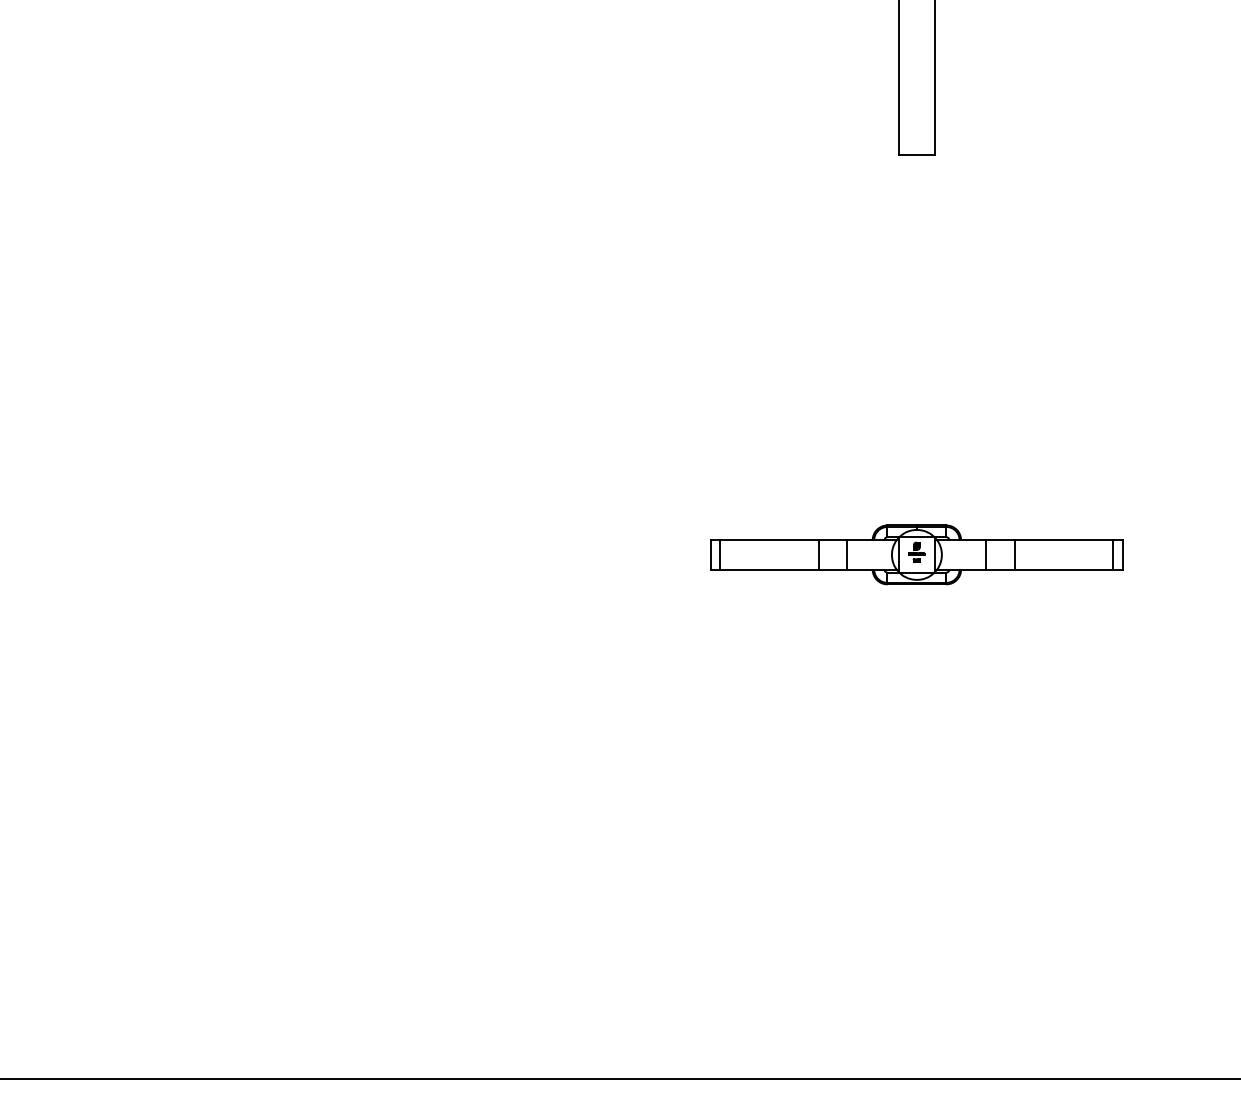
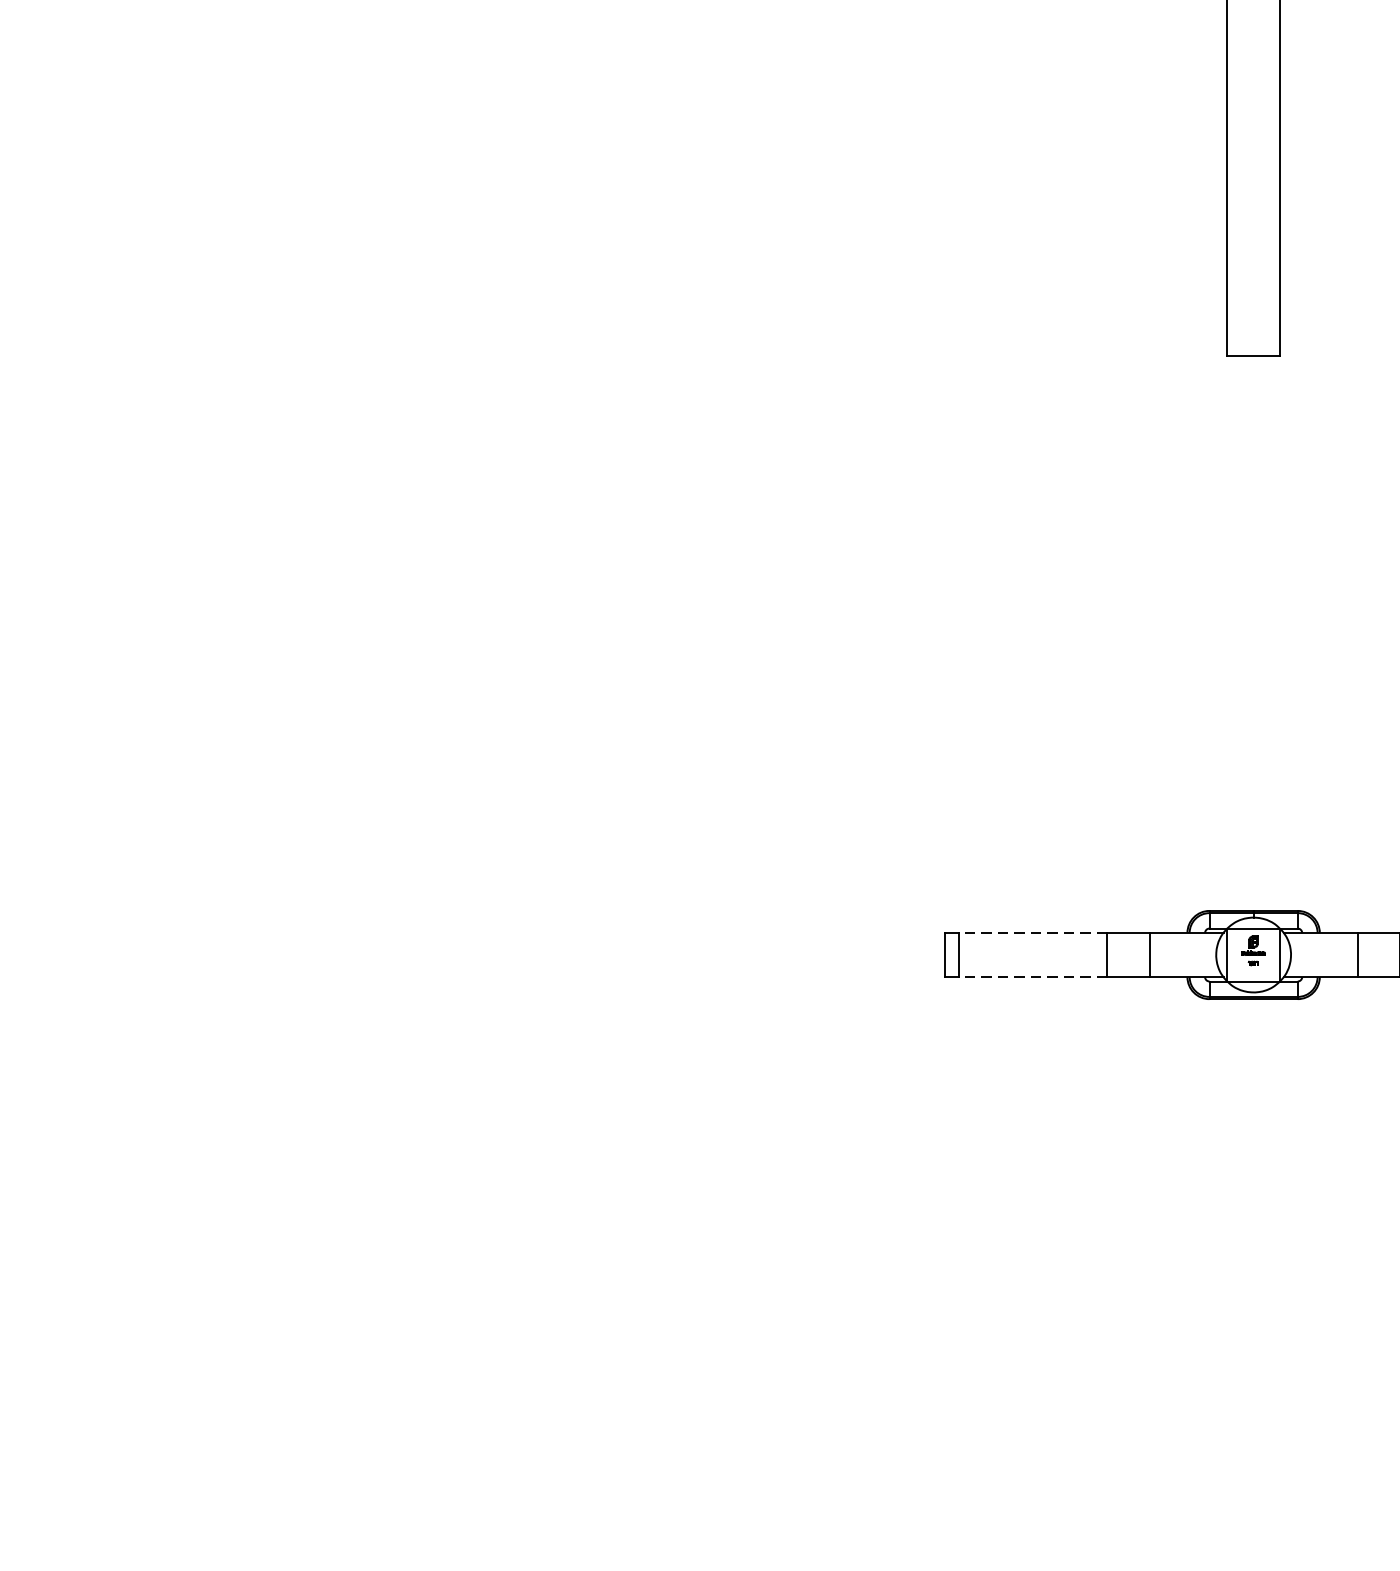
line: (769, 540) -> (1032, 933), solid -> dashed
line: (769, 569) -> (1032, 976), solid -> dashed

